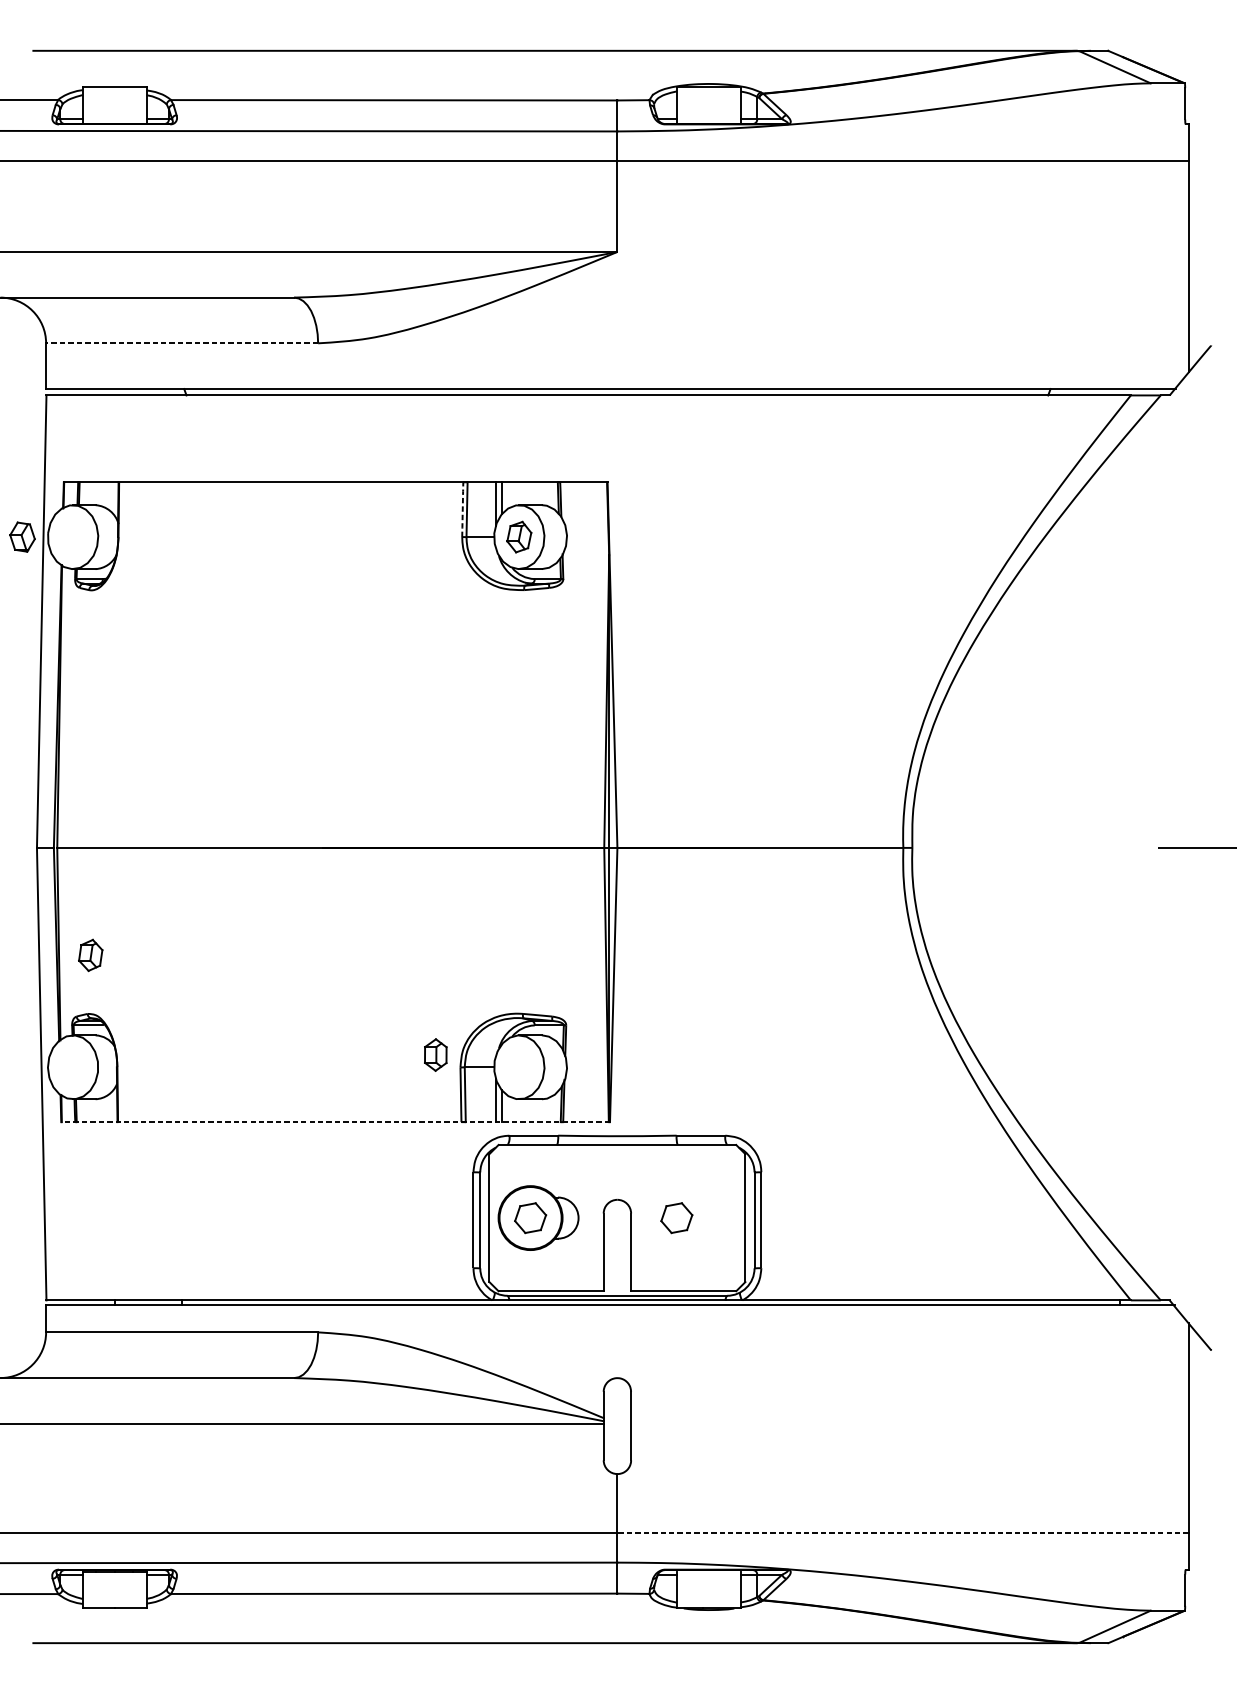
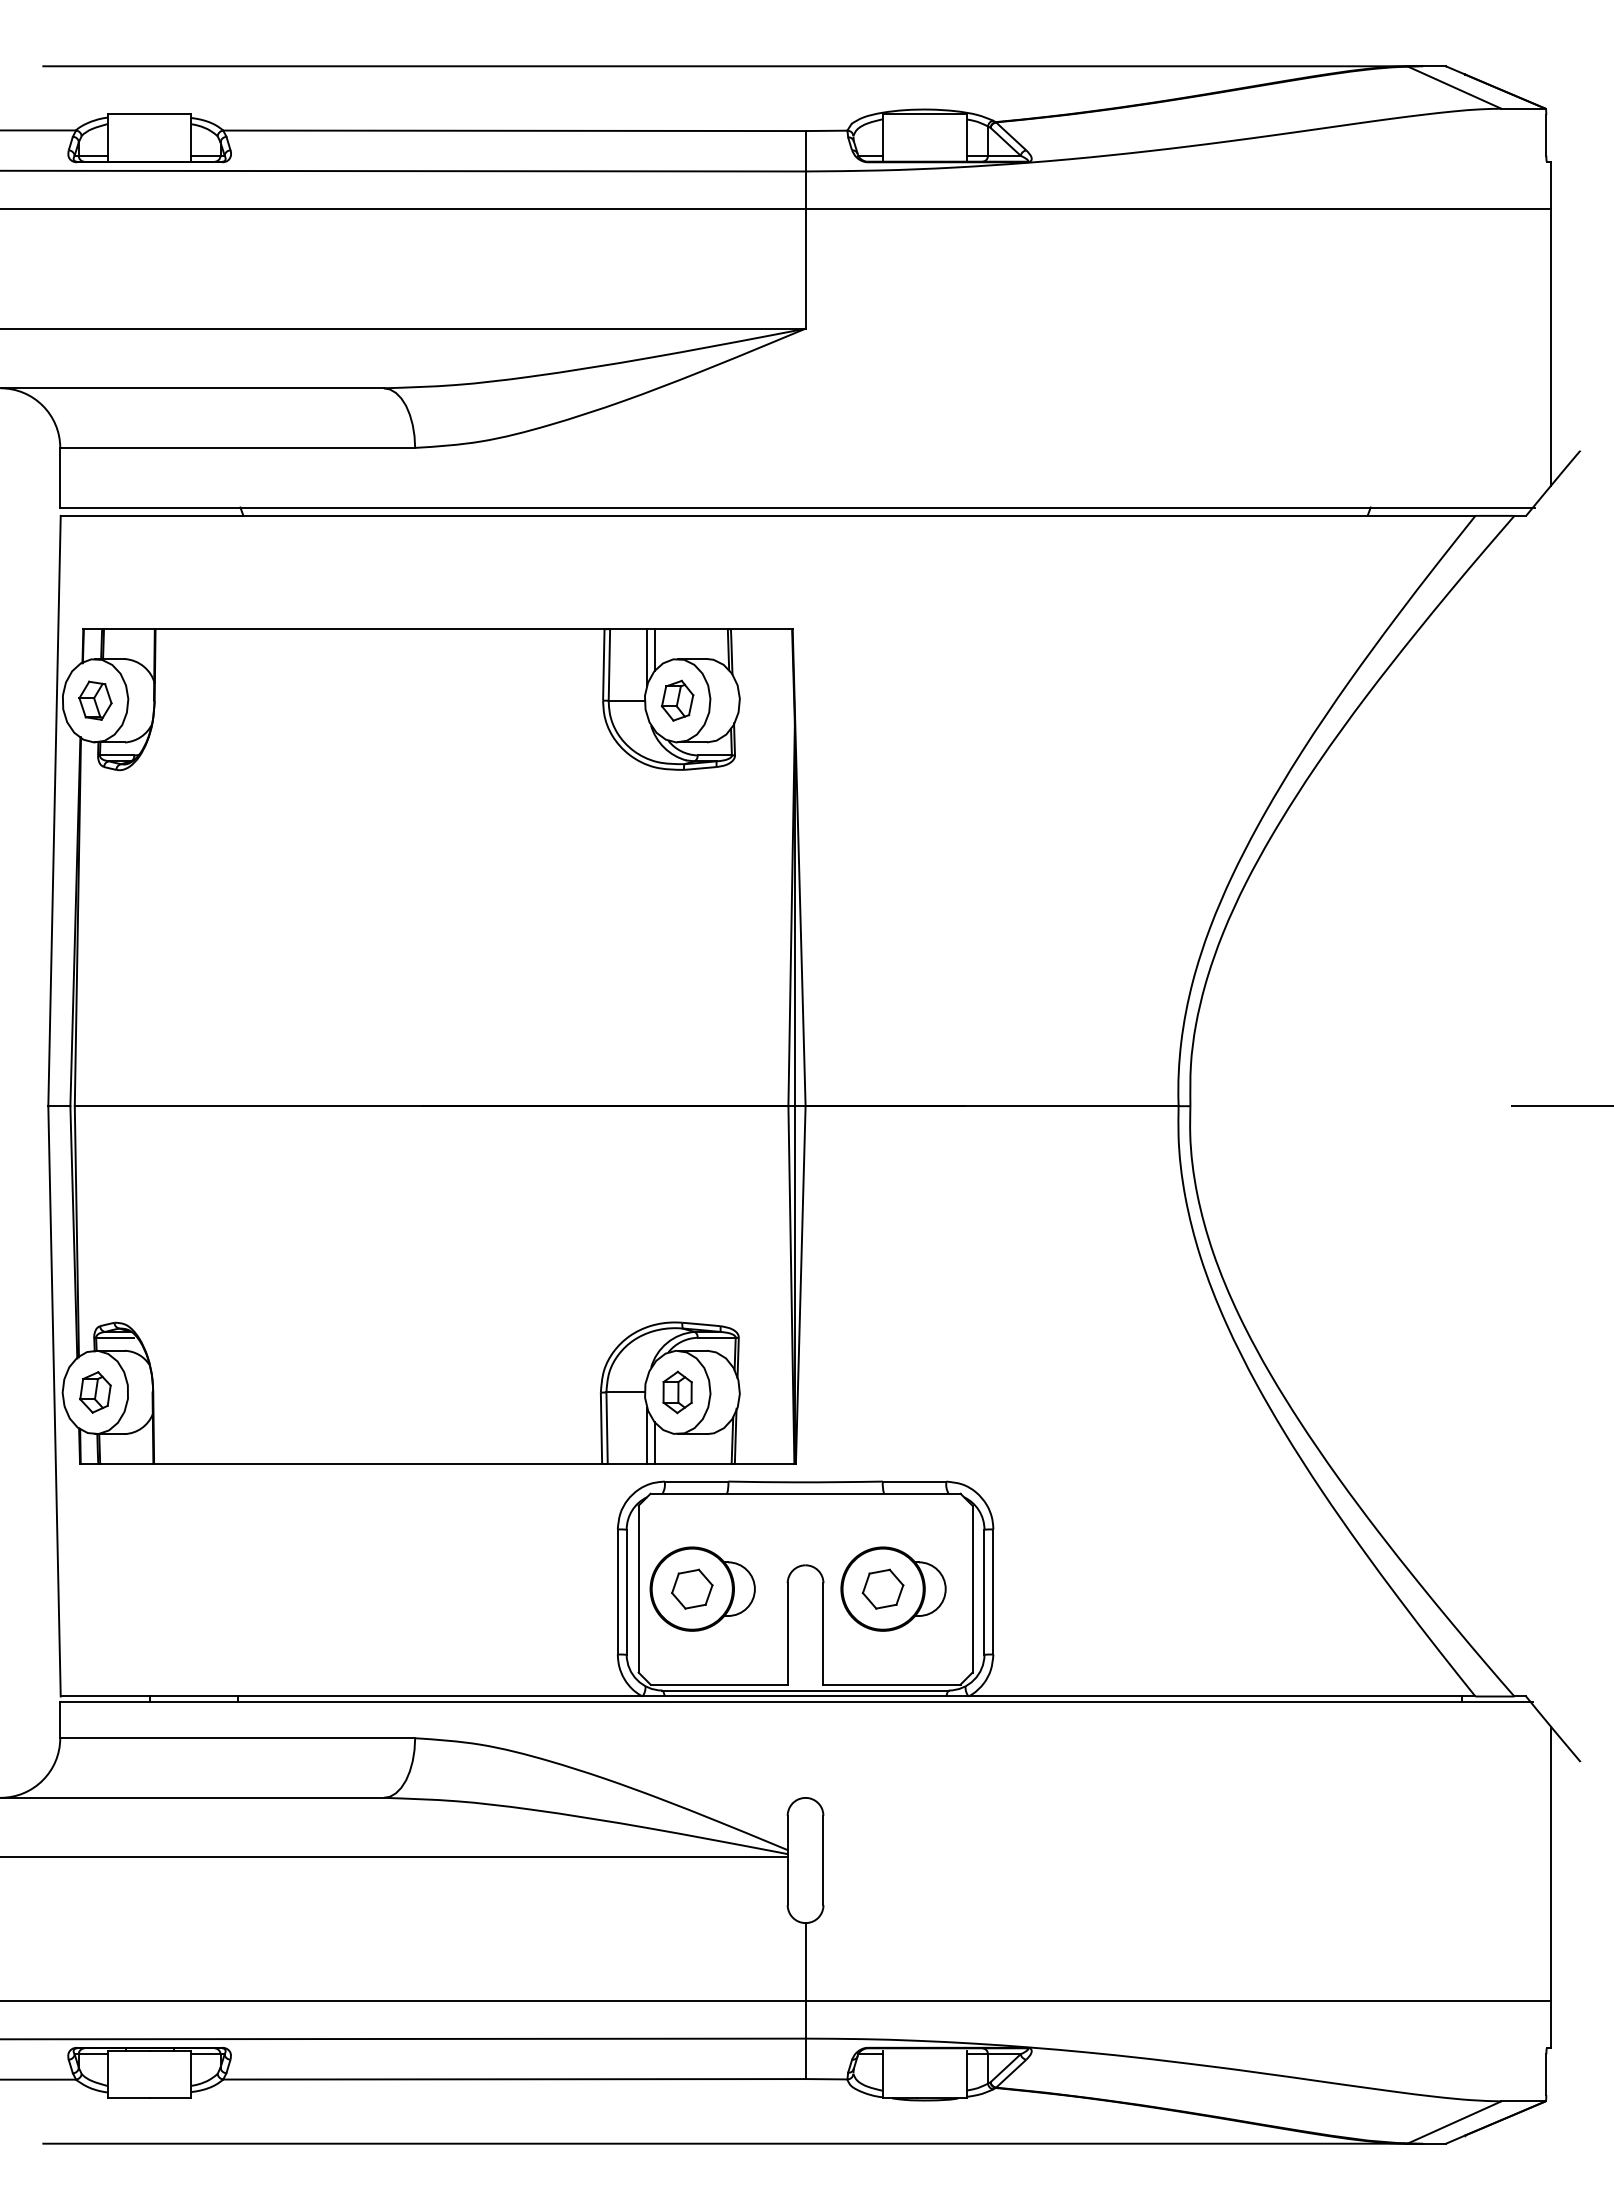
line: (181, 343) -> (237, 447), dashed -> solid
line: (462, 509) -> (603, 664), dashed -> solid
part: (22, 536) -> (95, 700), moved
part: (90, 955) -> (95, 1392), moved
part: (435, 1055) -> (677, 1392), moved
line: (335, 1121) -> (437, 1463), dashed -> solid
part: (684, 1217) -> (893, 1588), added
line: (903, 1533) -> (1178, 2000), dashed -> solid

